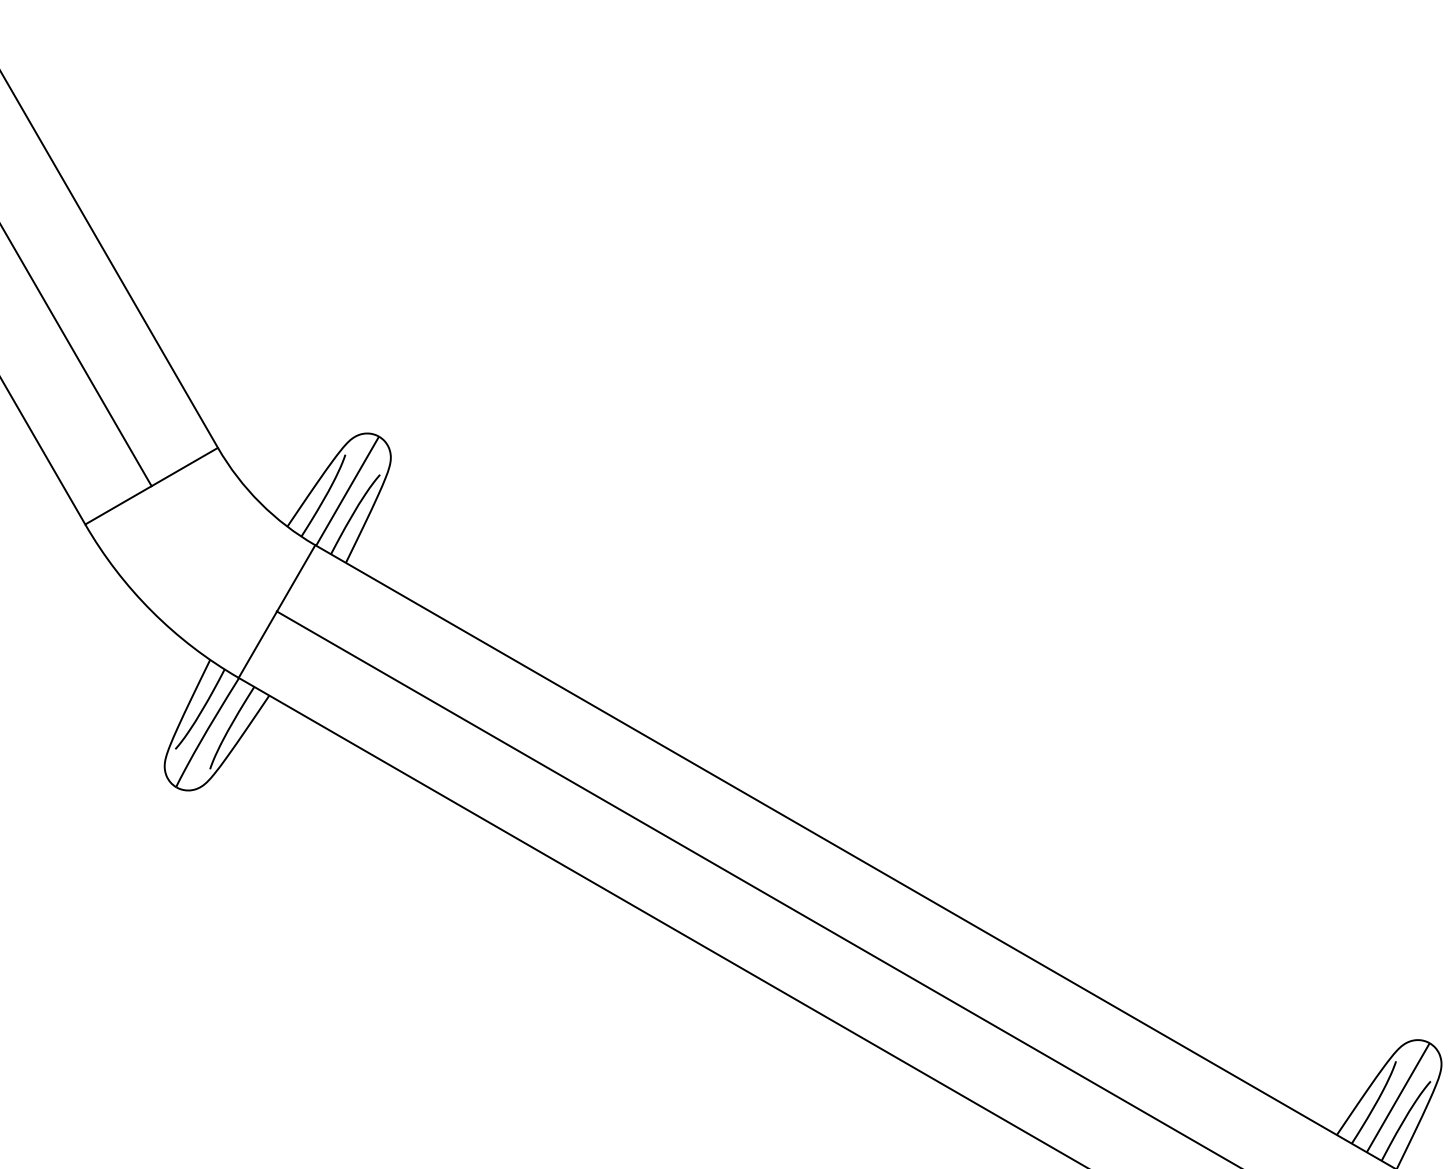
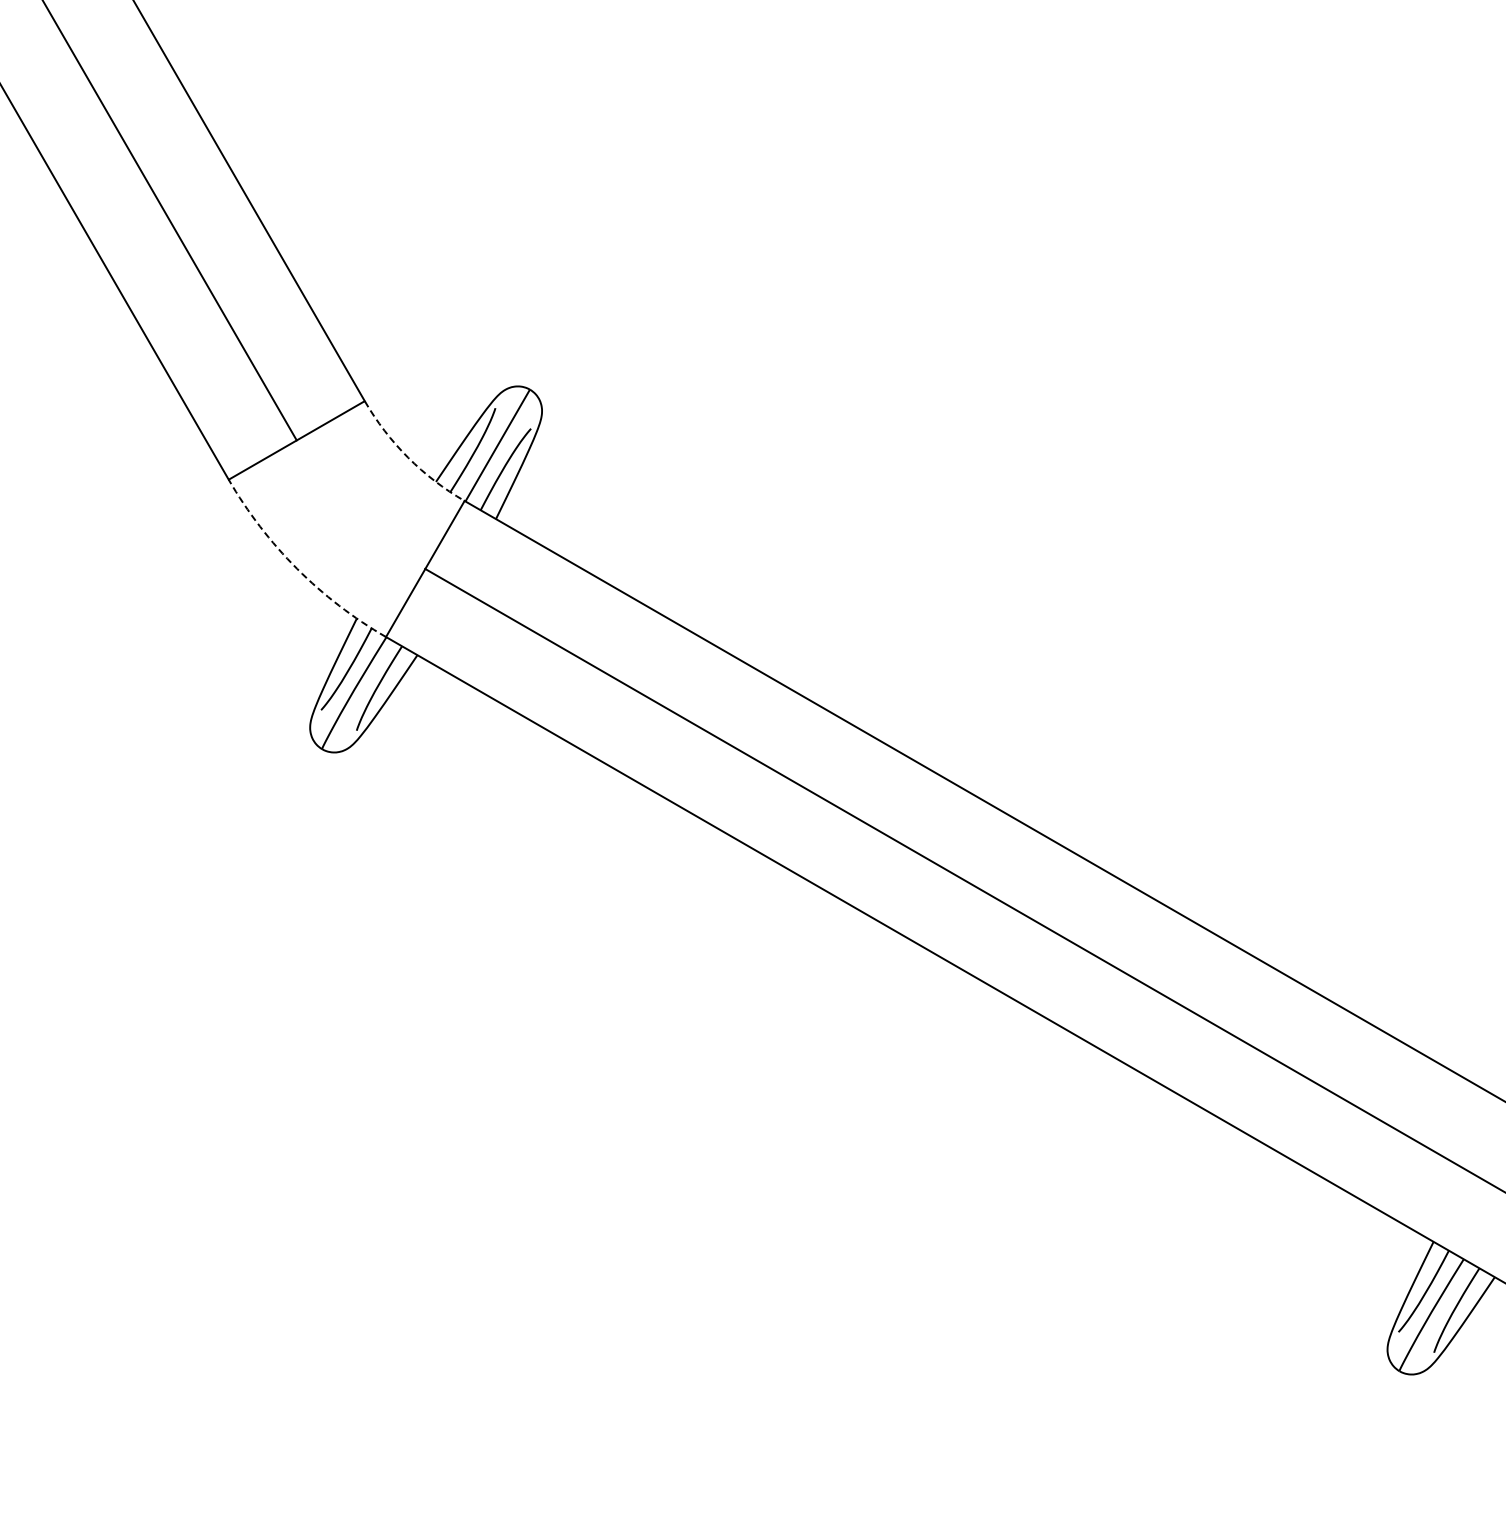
arc: (260, 502) -> (408, 457), solid -> dashed
arc: (152, 611) -> (297, 568), solid -> dashed

